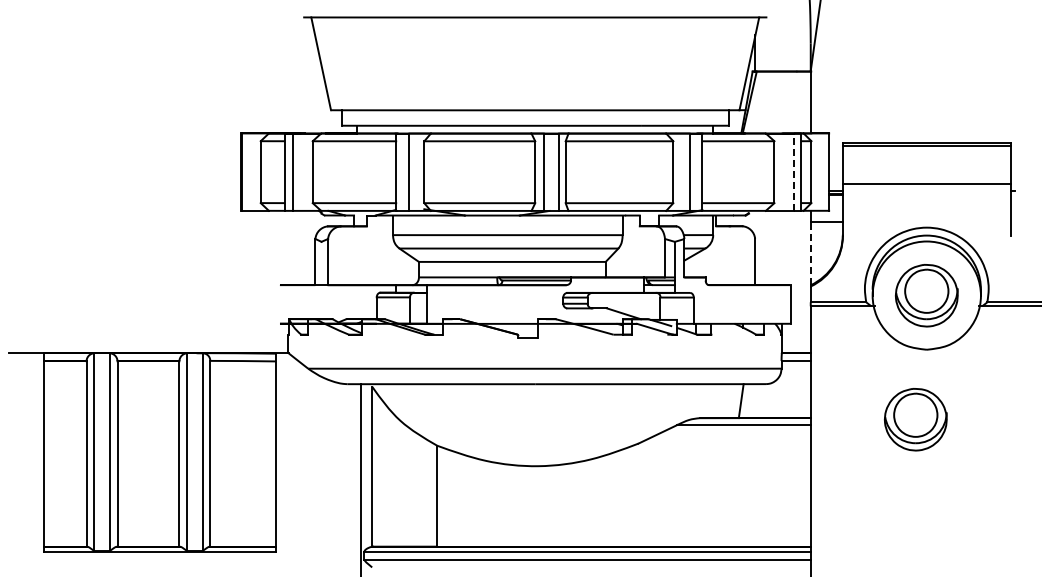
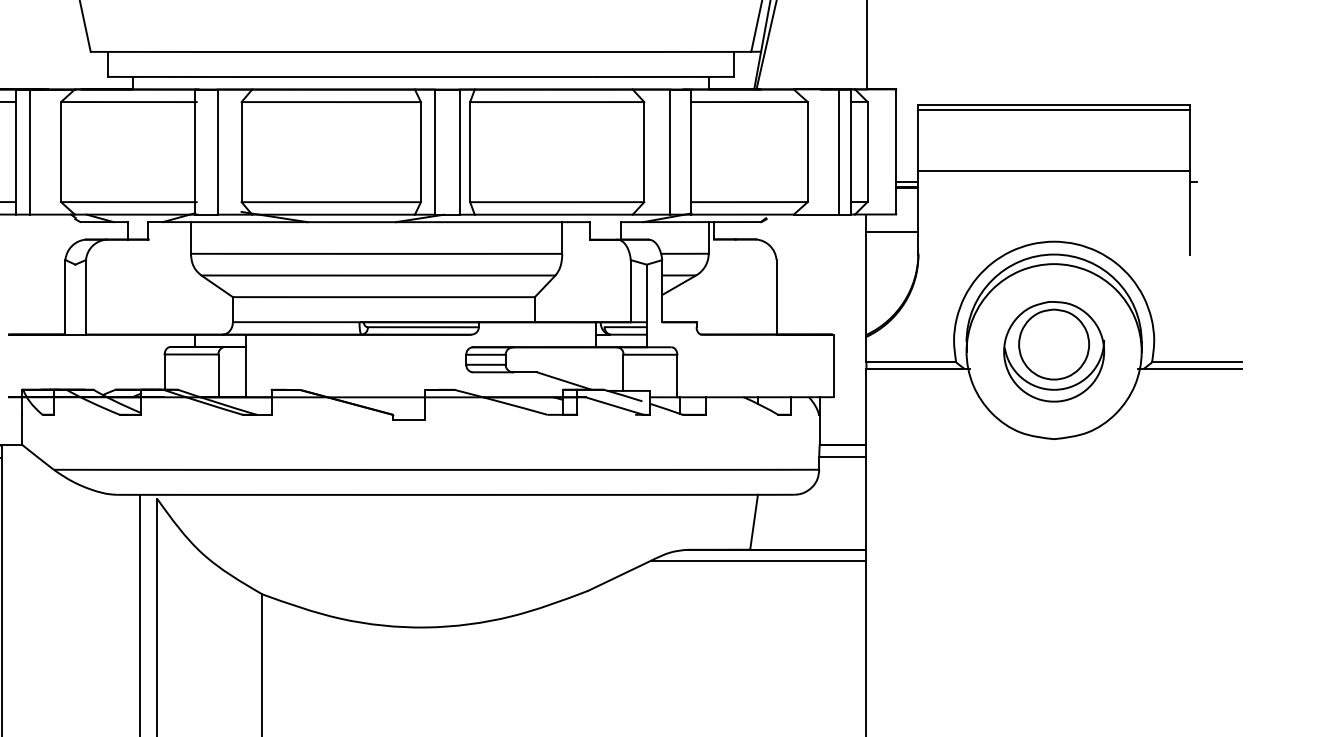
line: (793, 172) -> (838, 152), dashed -> solid
line: (810, 253) -> (866, 283), dashed -> solid
part: (915, 419) -> (1035, 551), removed

